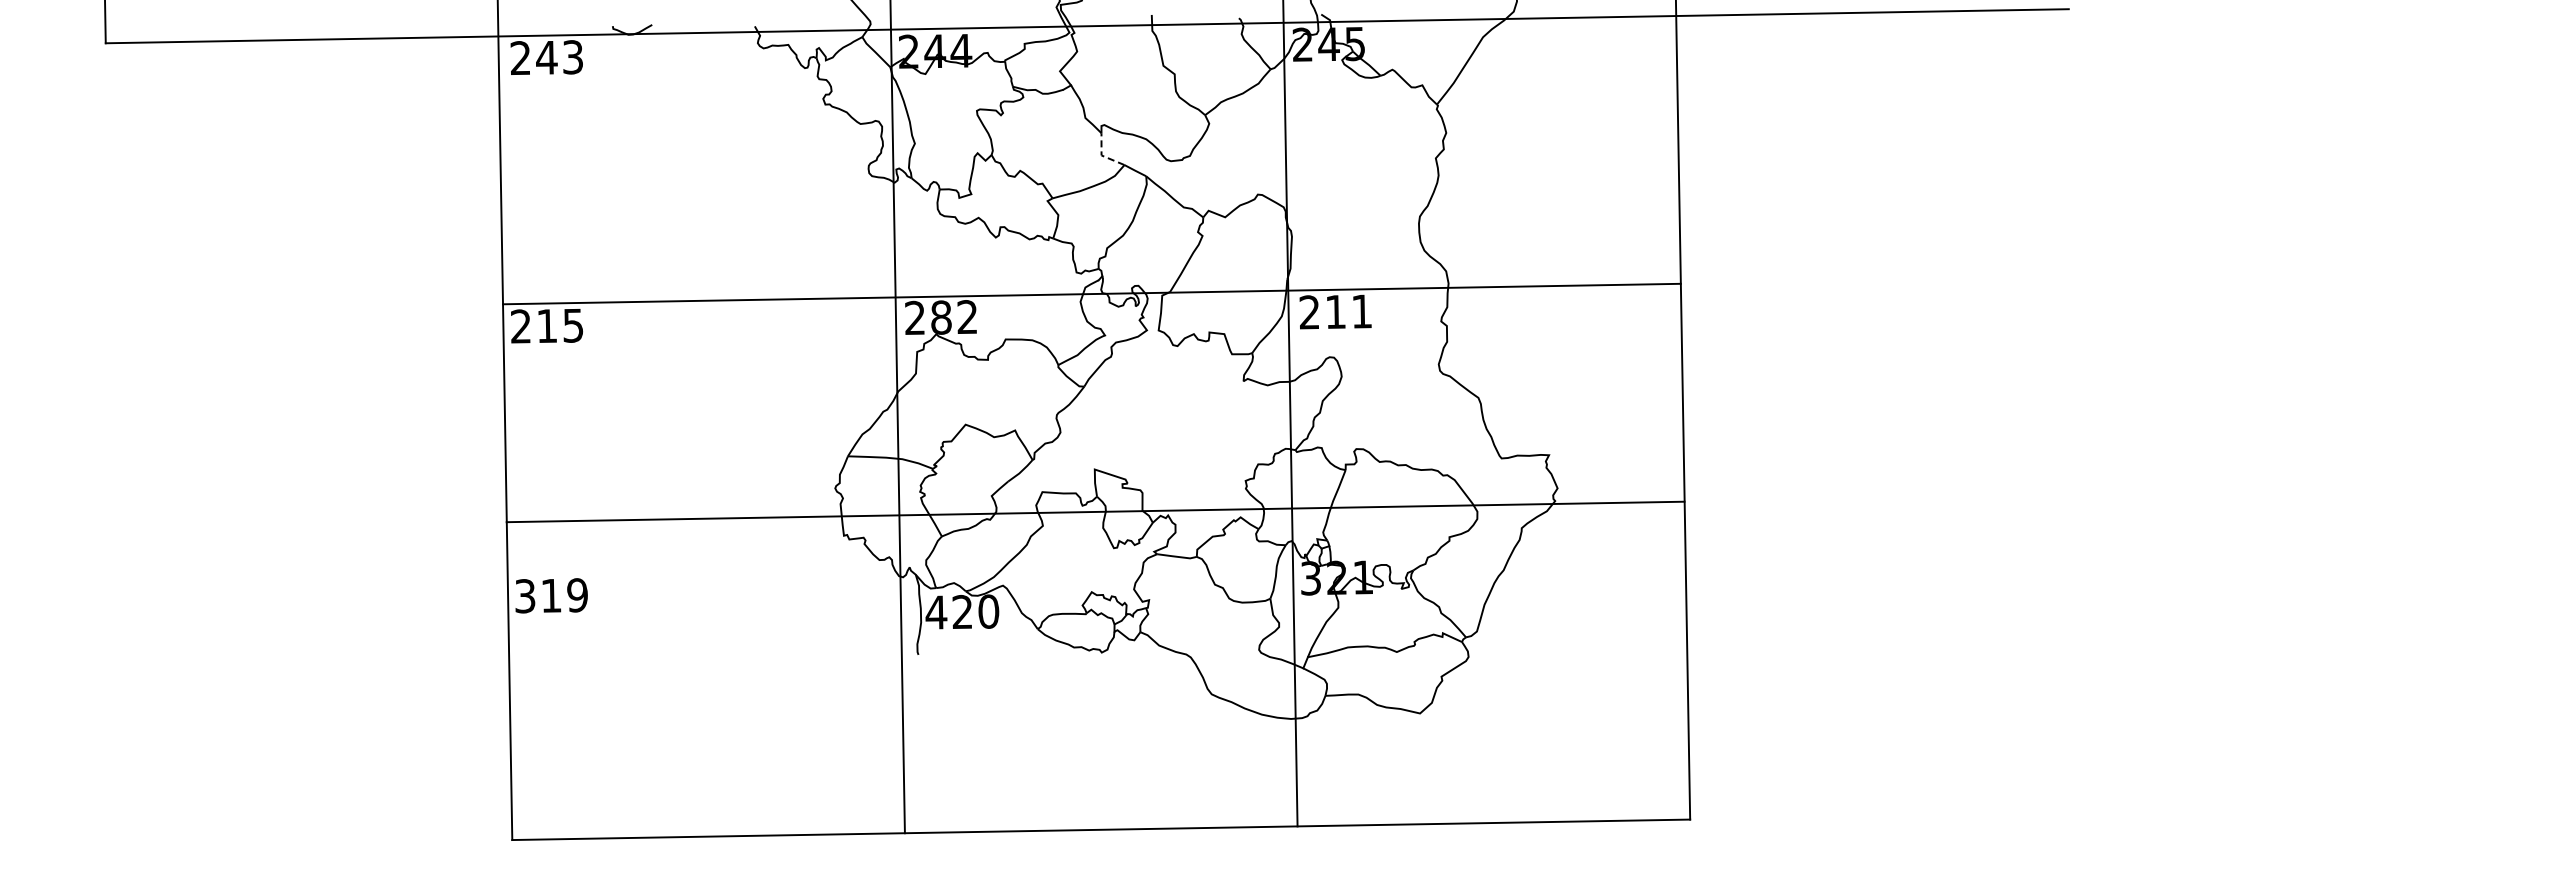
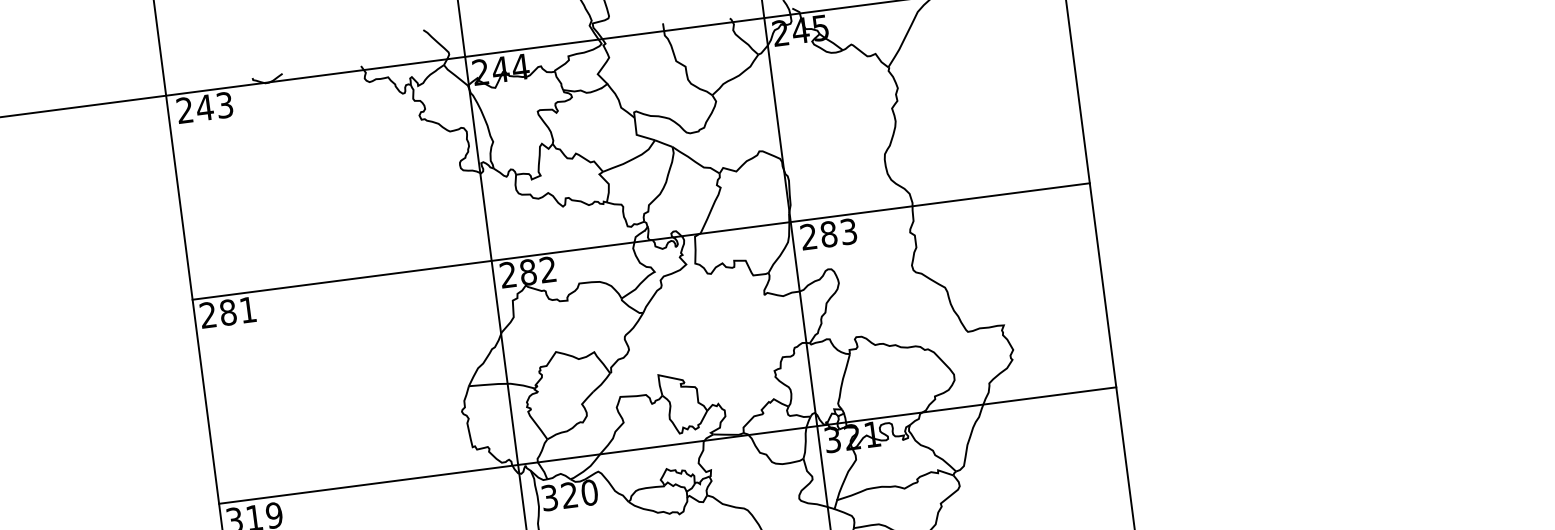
line: (1101, 155) -> (636, 134), dashed -> solid
text: (1348, 311) -> (838, 232), 211 -> 283
text: (560, 325) -> (238, 310), 215 -> 281
line: (1095, 511) -> (667, 445), moved
text: (936, 612) -> (549, 497), 420 -> 320

